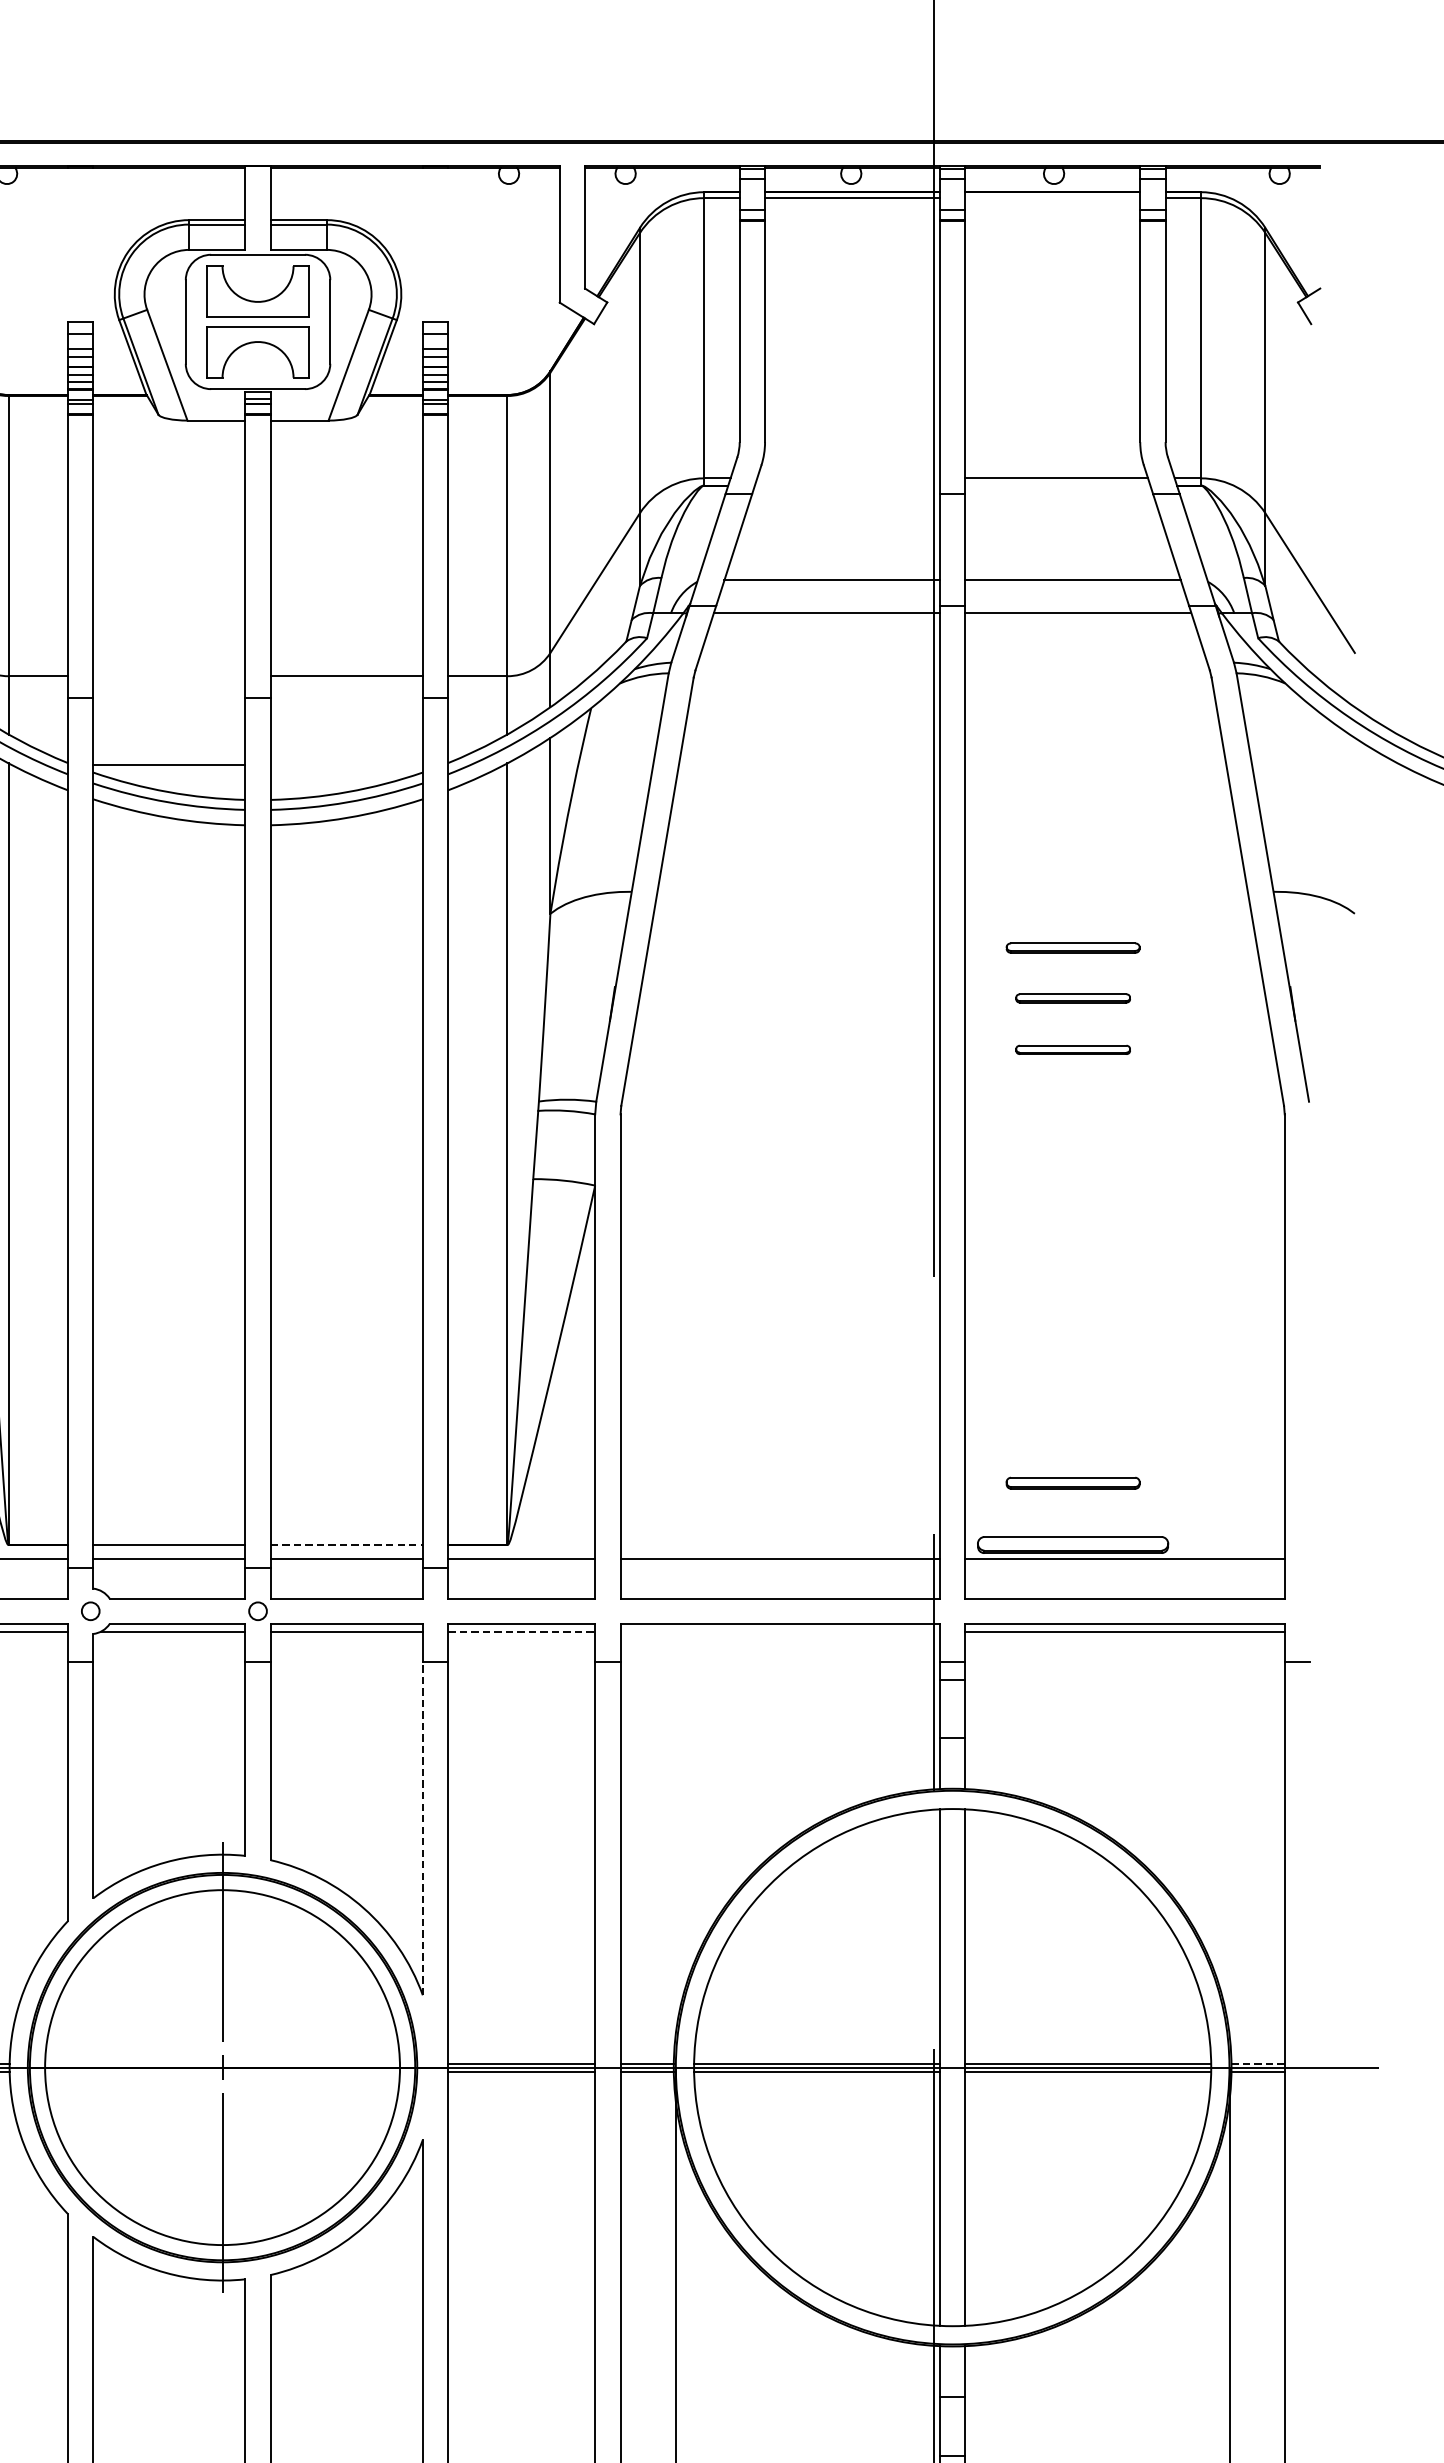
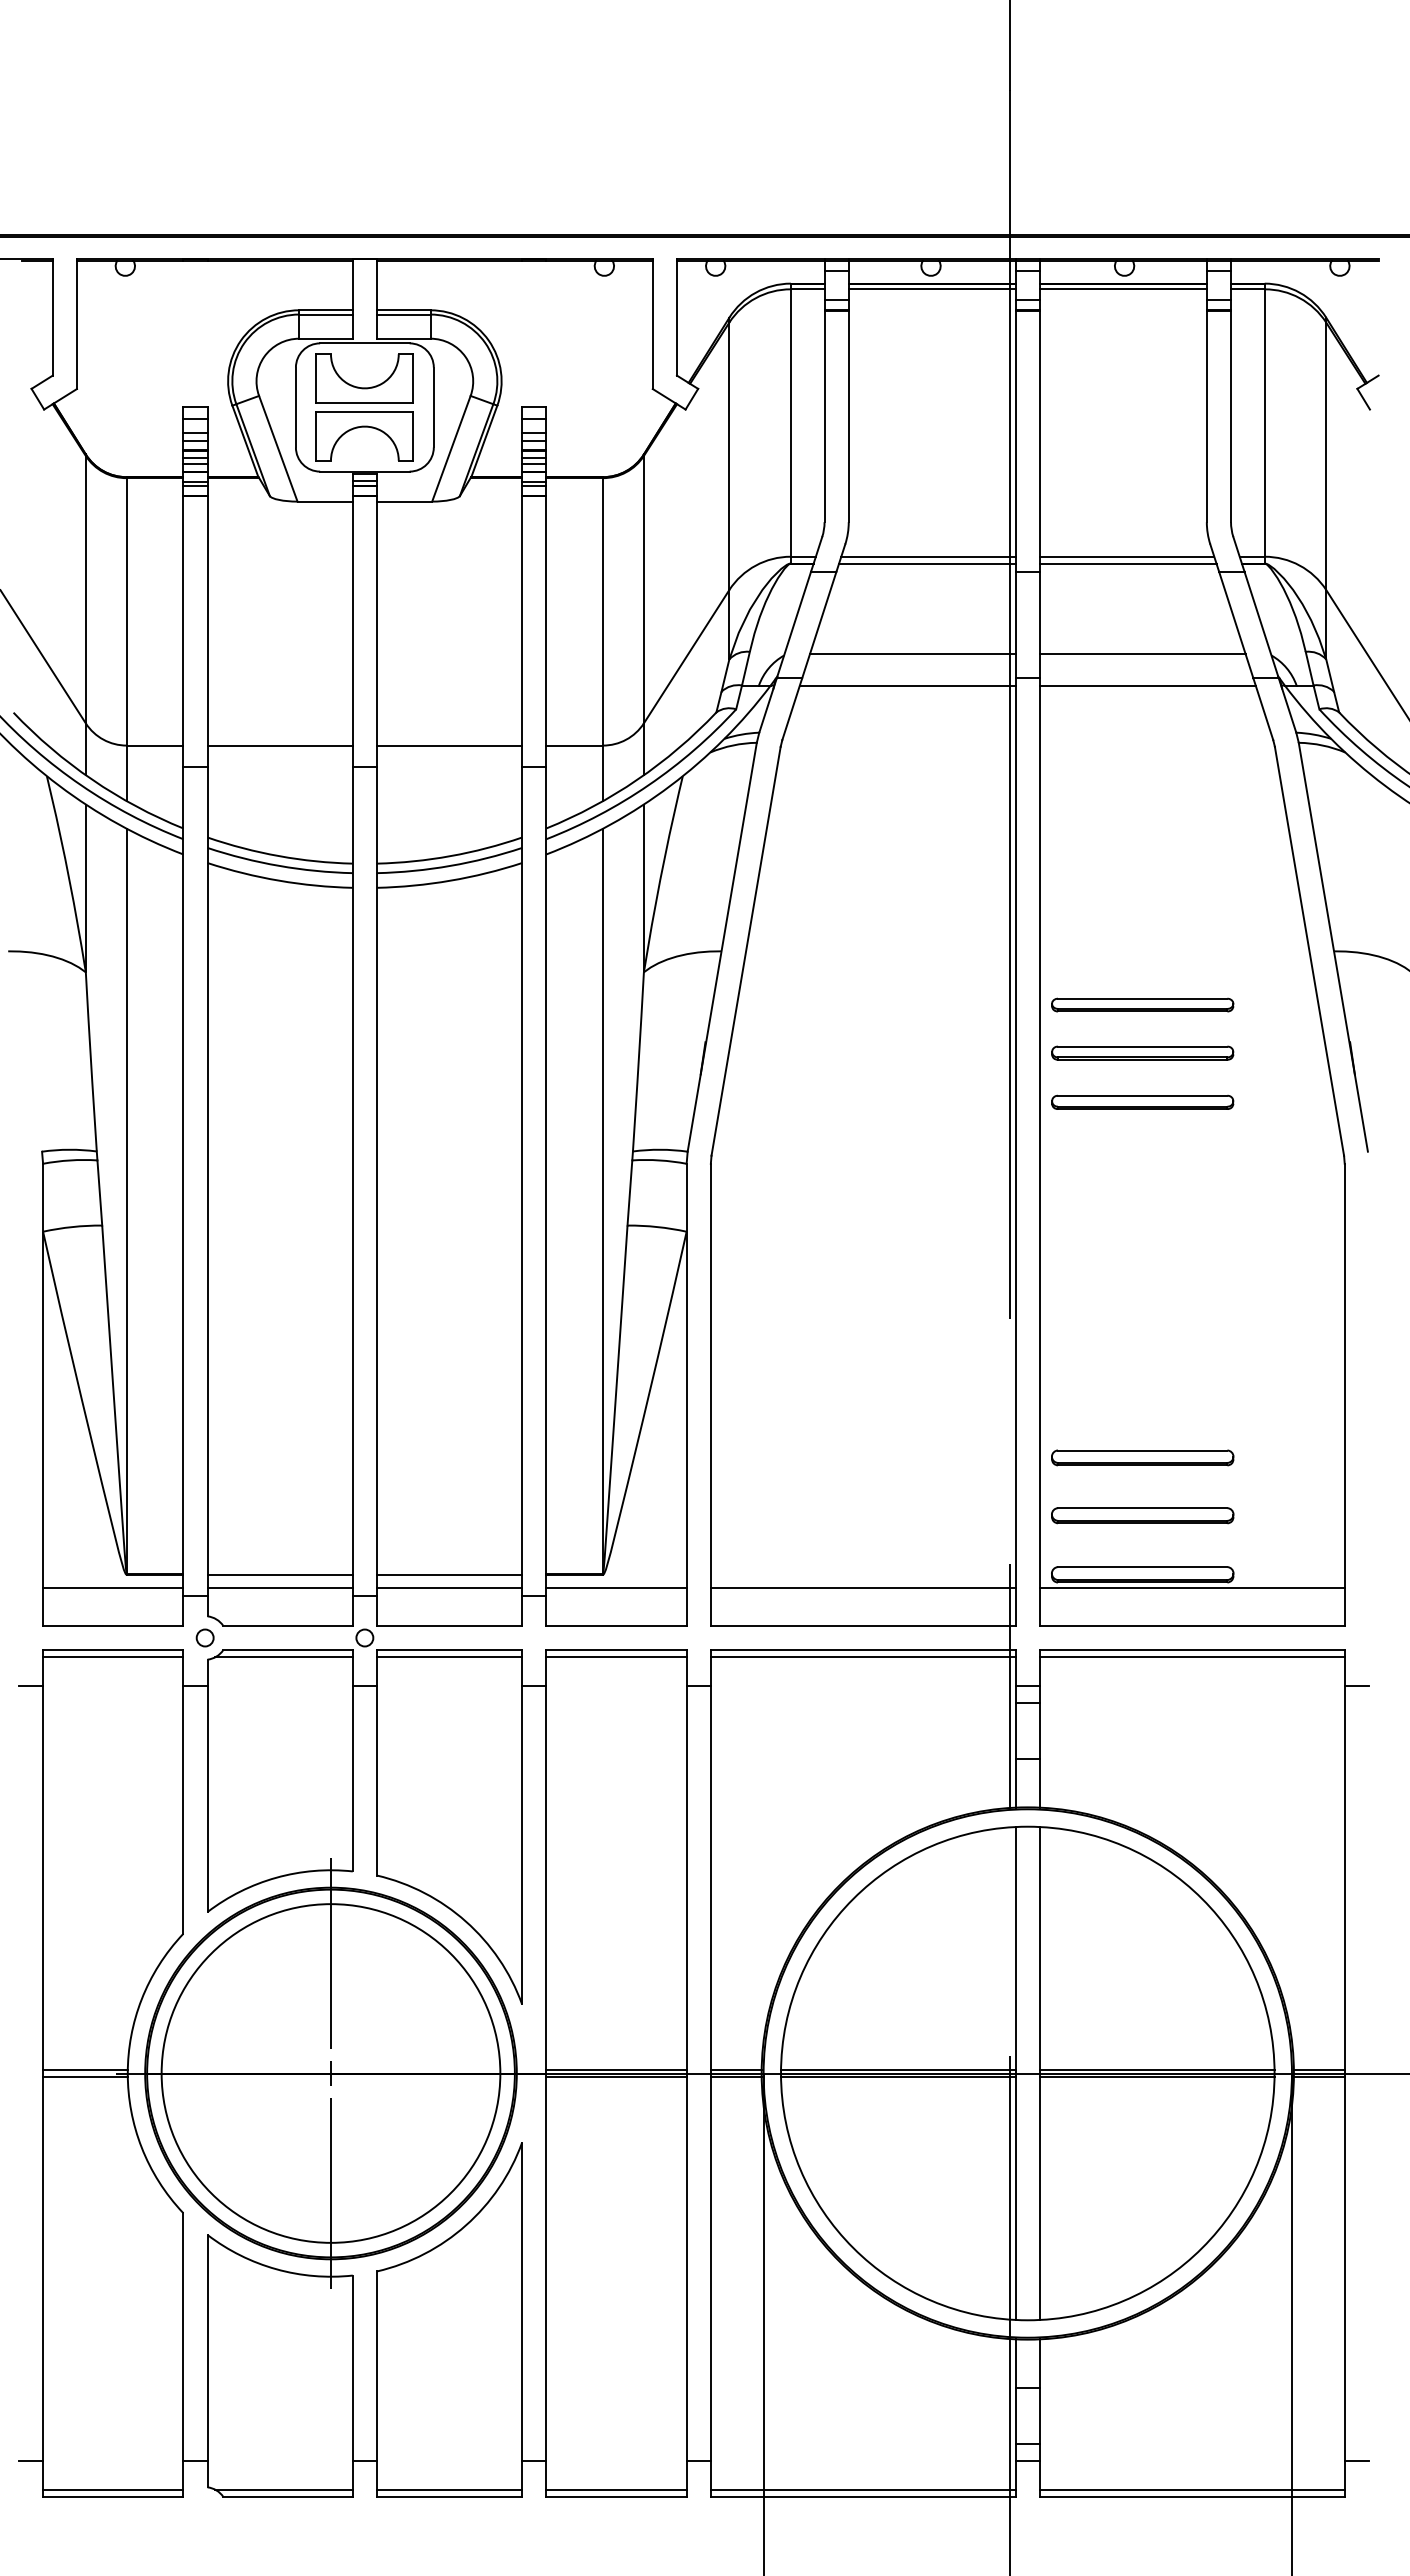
line: (1051, 198) -> (1122, 289), added
line: (848, 478) -> (928, 556), added
line: (847, 485) -> (927, 563), added
line: (1057, 485) -> (1127, 563), added
line: (168, 765) -> (279, 745), moved
part: (1072, 947) -> (1142, 1004), size x1.43
part: (1072, 997) -> (1142, 1052), size x1.67
part: (1072, 1049) -> (1142, 1101), size x1.67
part: (1072, 1422) -> (1142, 1457), added
part: (1072, 1482) -> (1142, 1515), size x1.43
line: (346, 1544) -> (449, 1574), dashed -> solid
line: (521, 1631) -> (616, 1657), dashed -> solid
line: (779, 1631) -> (862, 1657), added
line: (423, 1827) -> (522, 1844), dashed -> solid
line: (1257, 2063) -> (1318, 2069), dashed -> solid

